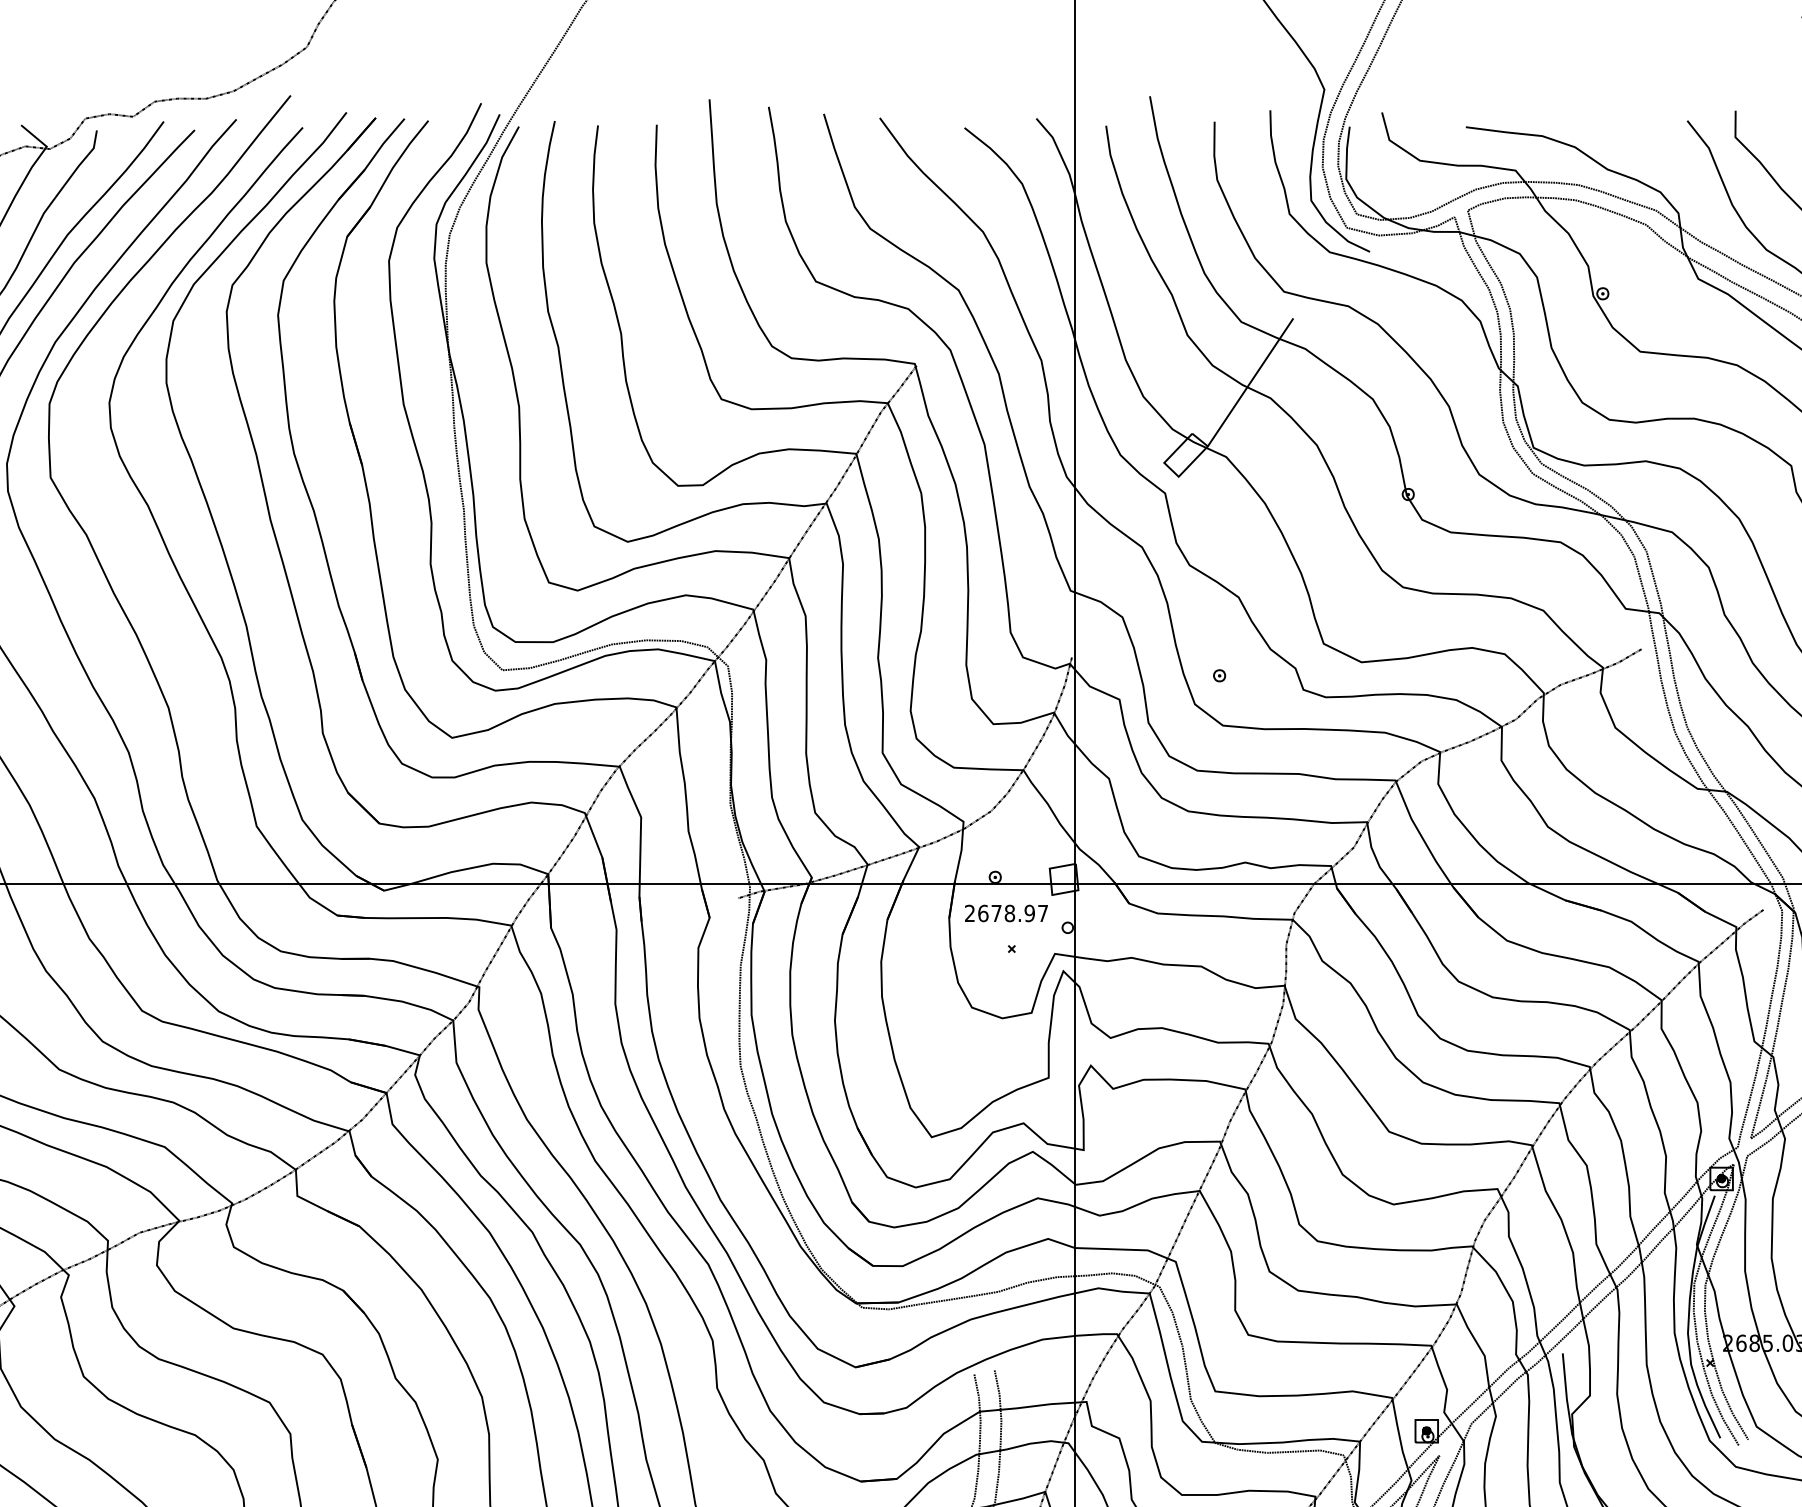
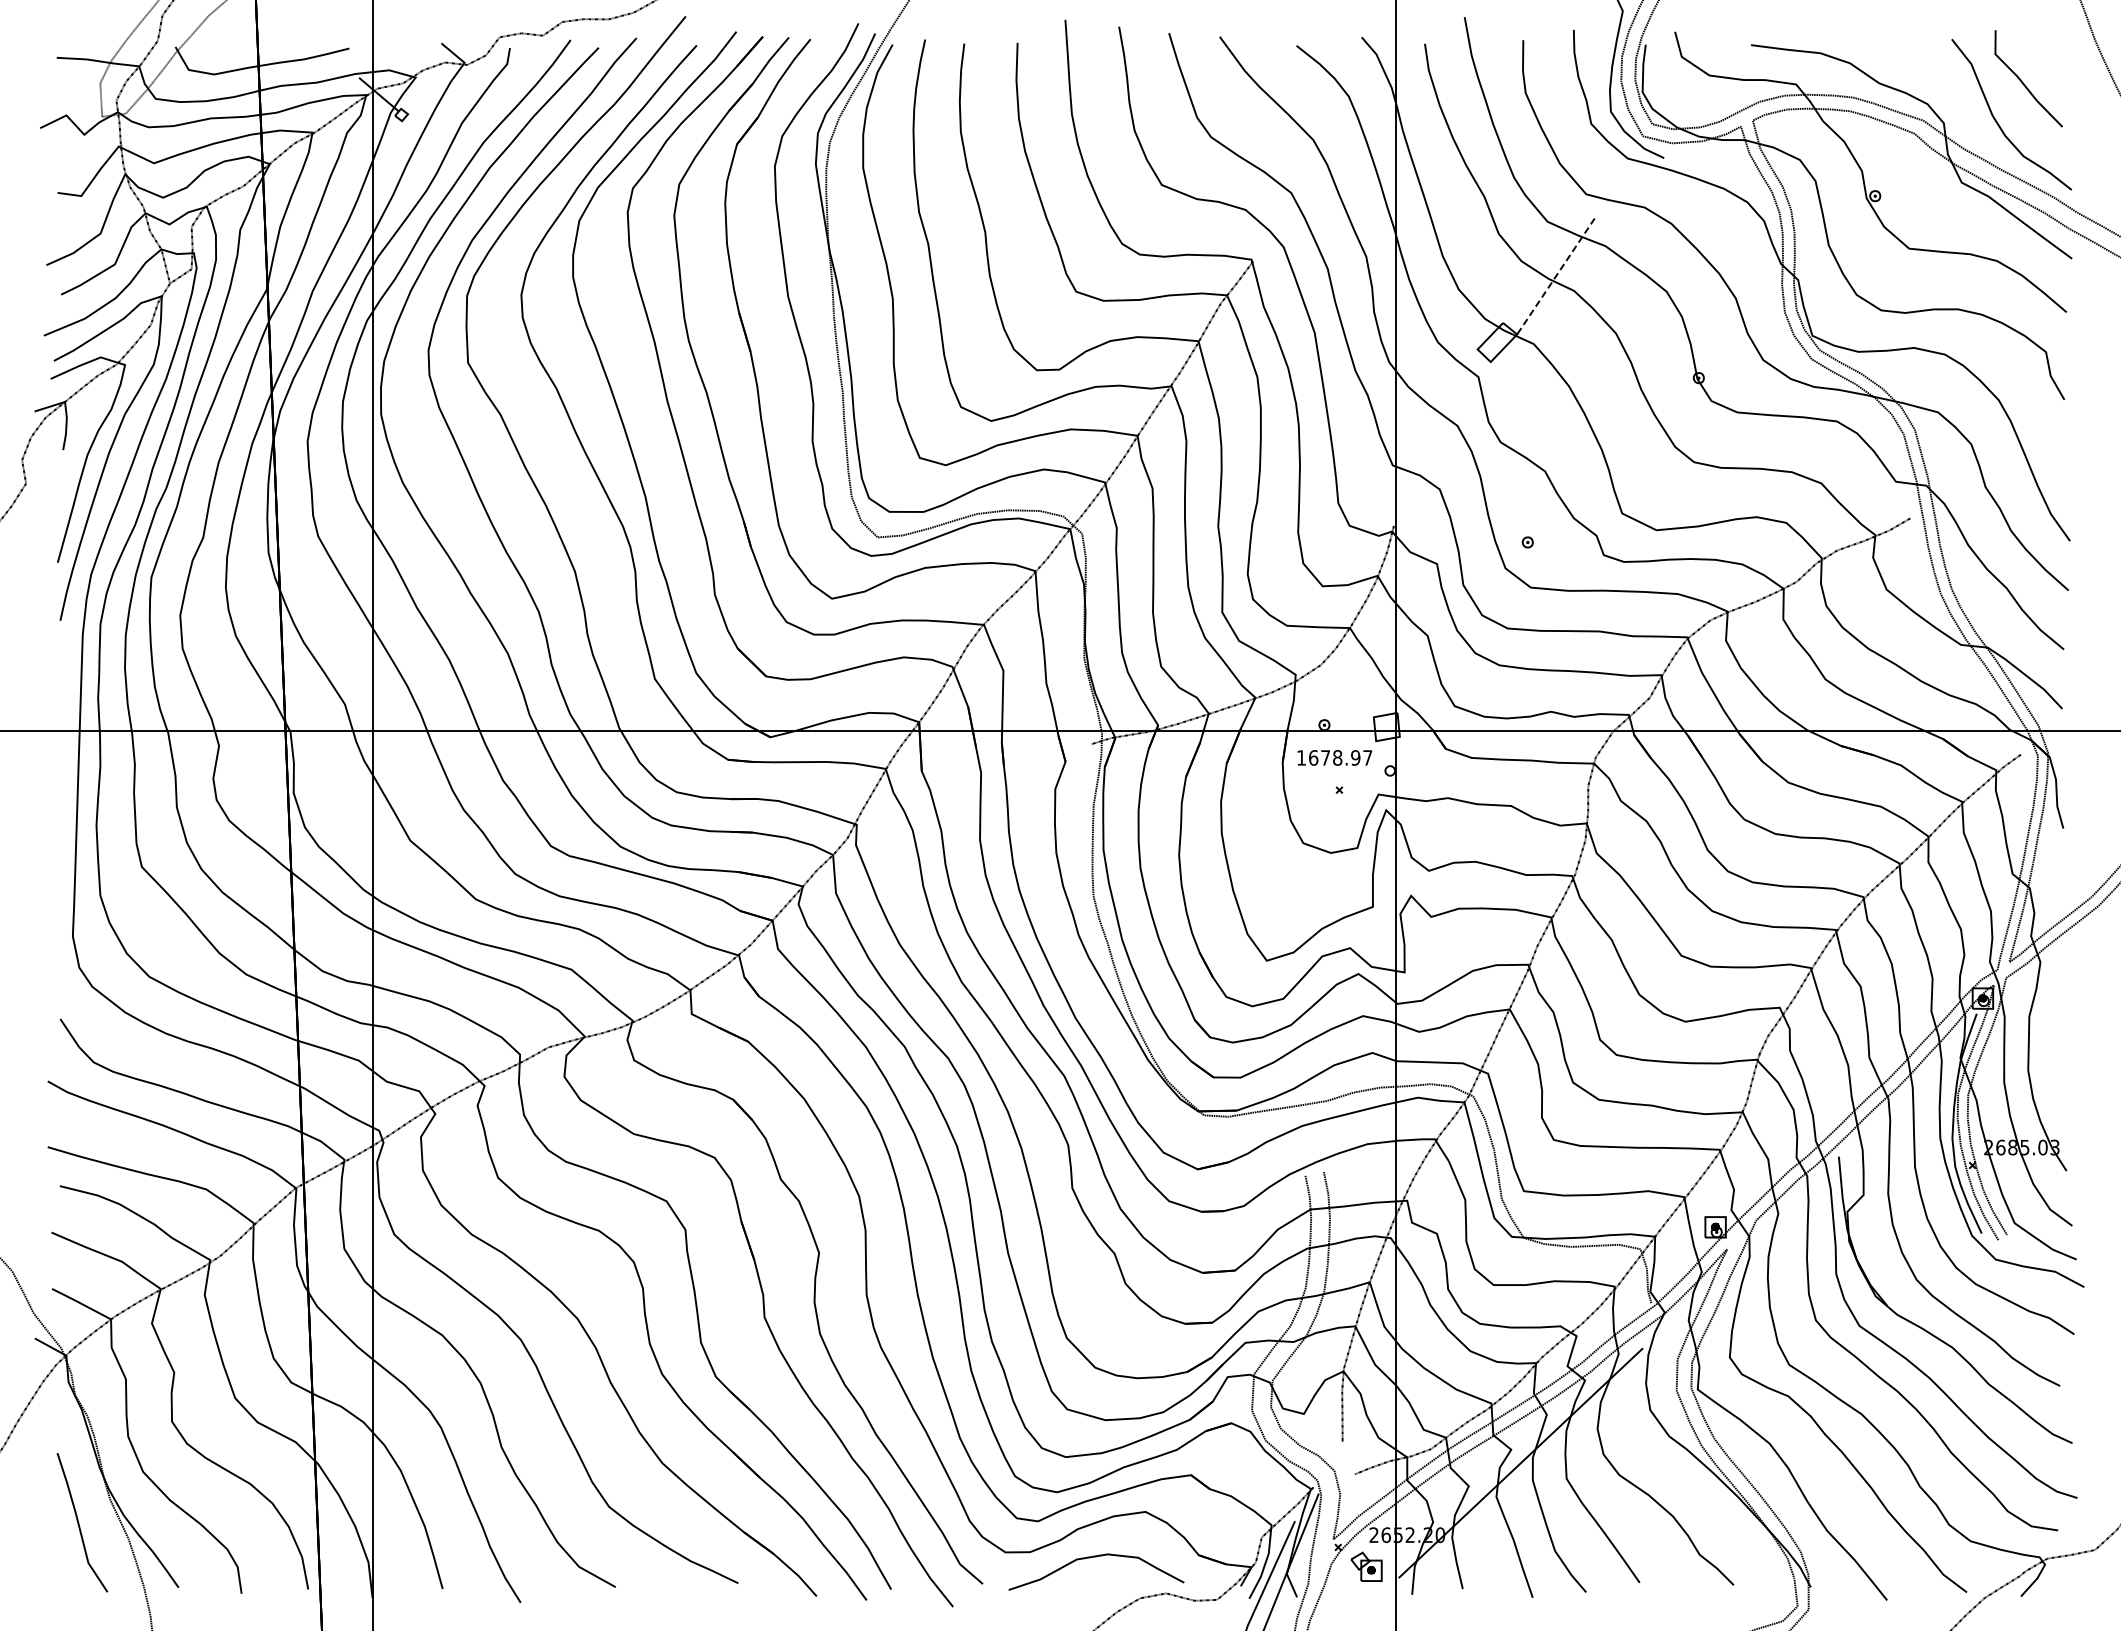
line: (1250, 382) -> (1555, 276), solid -> dashed
text: (969, 913) -> (1301, 757), 2678.97 -> 1678.97

